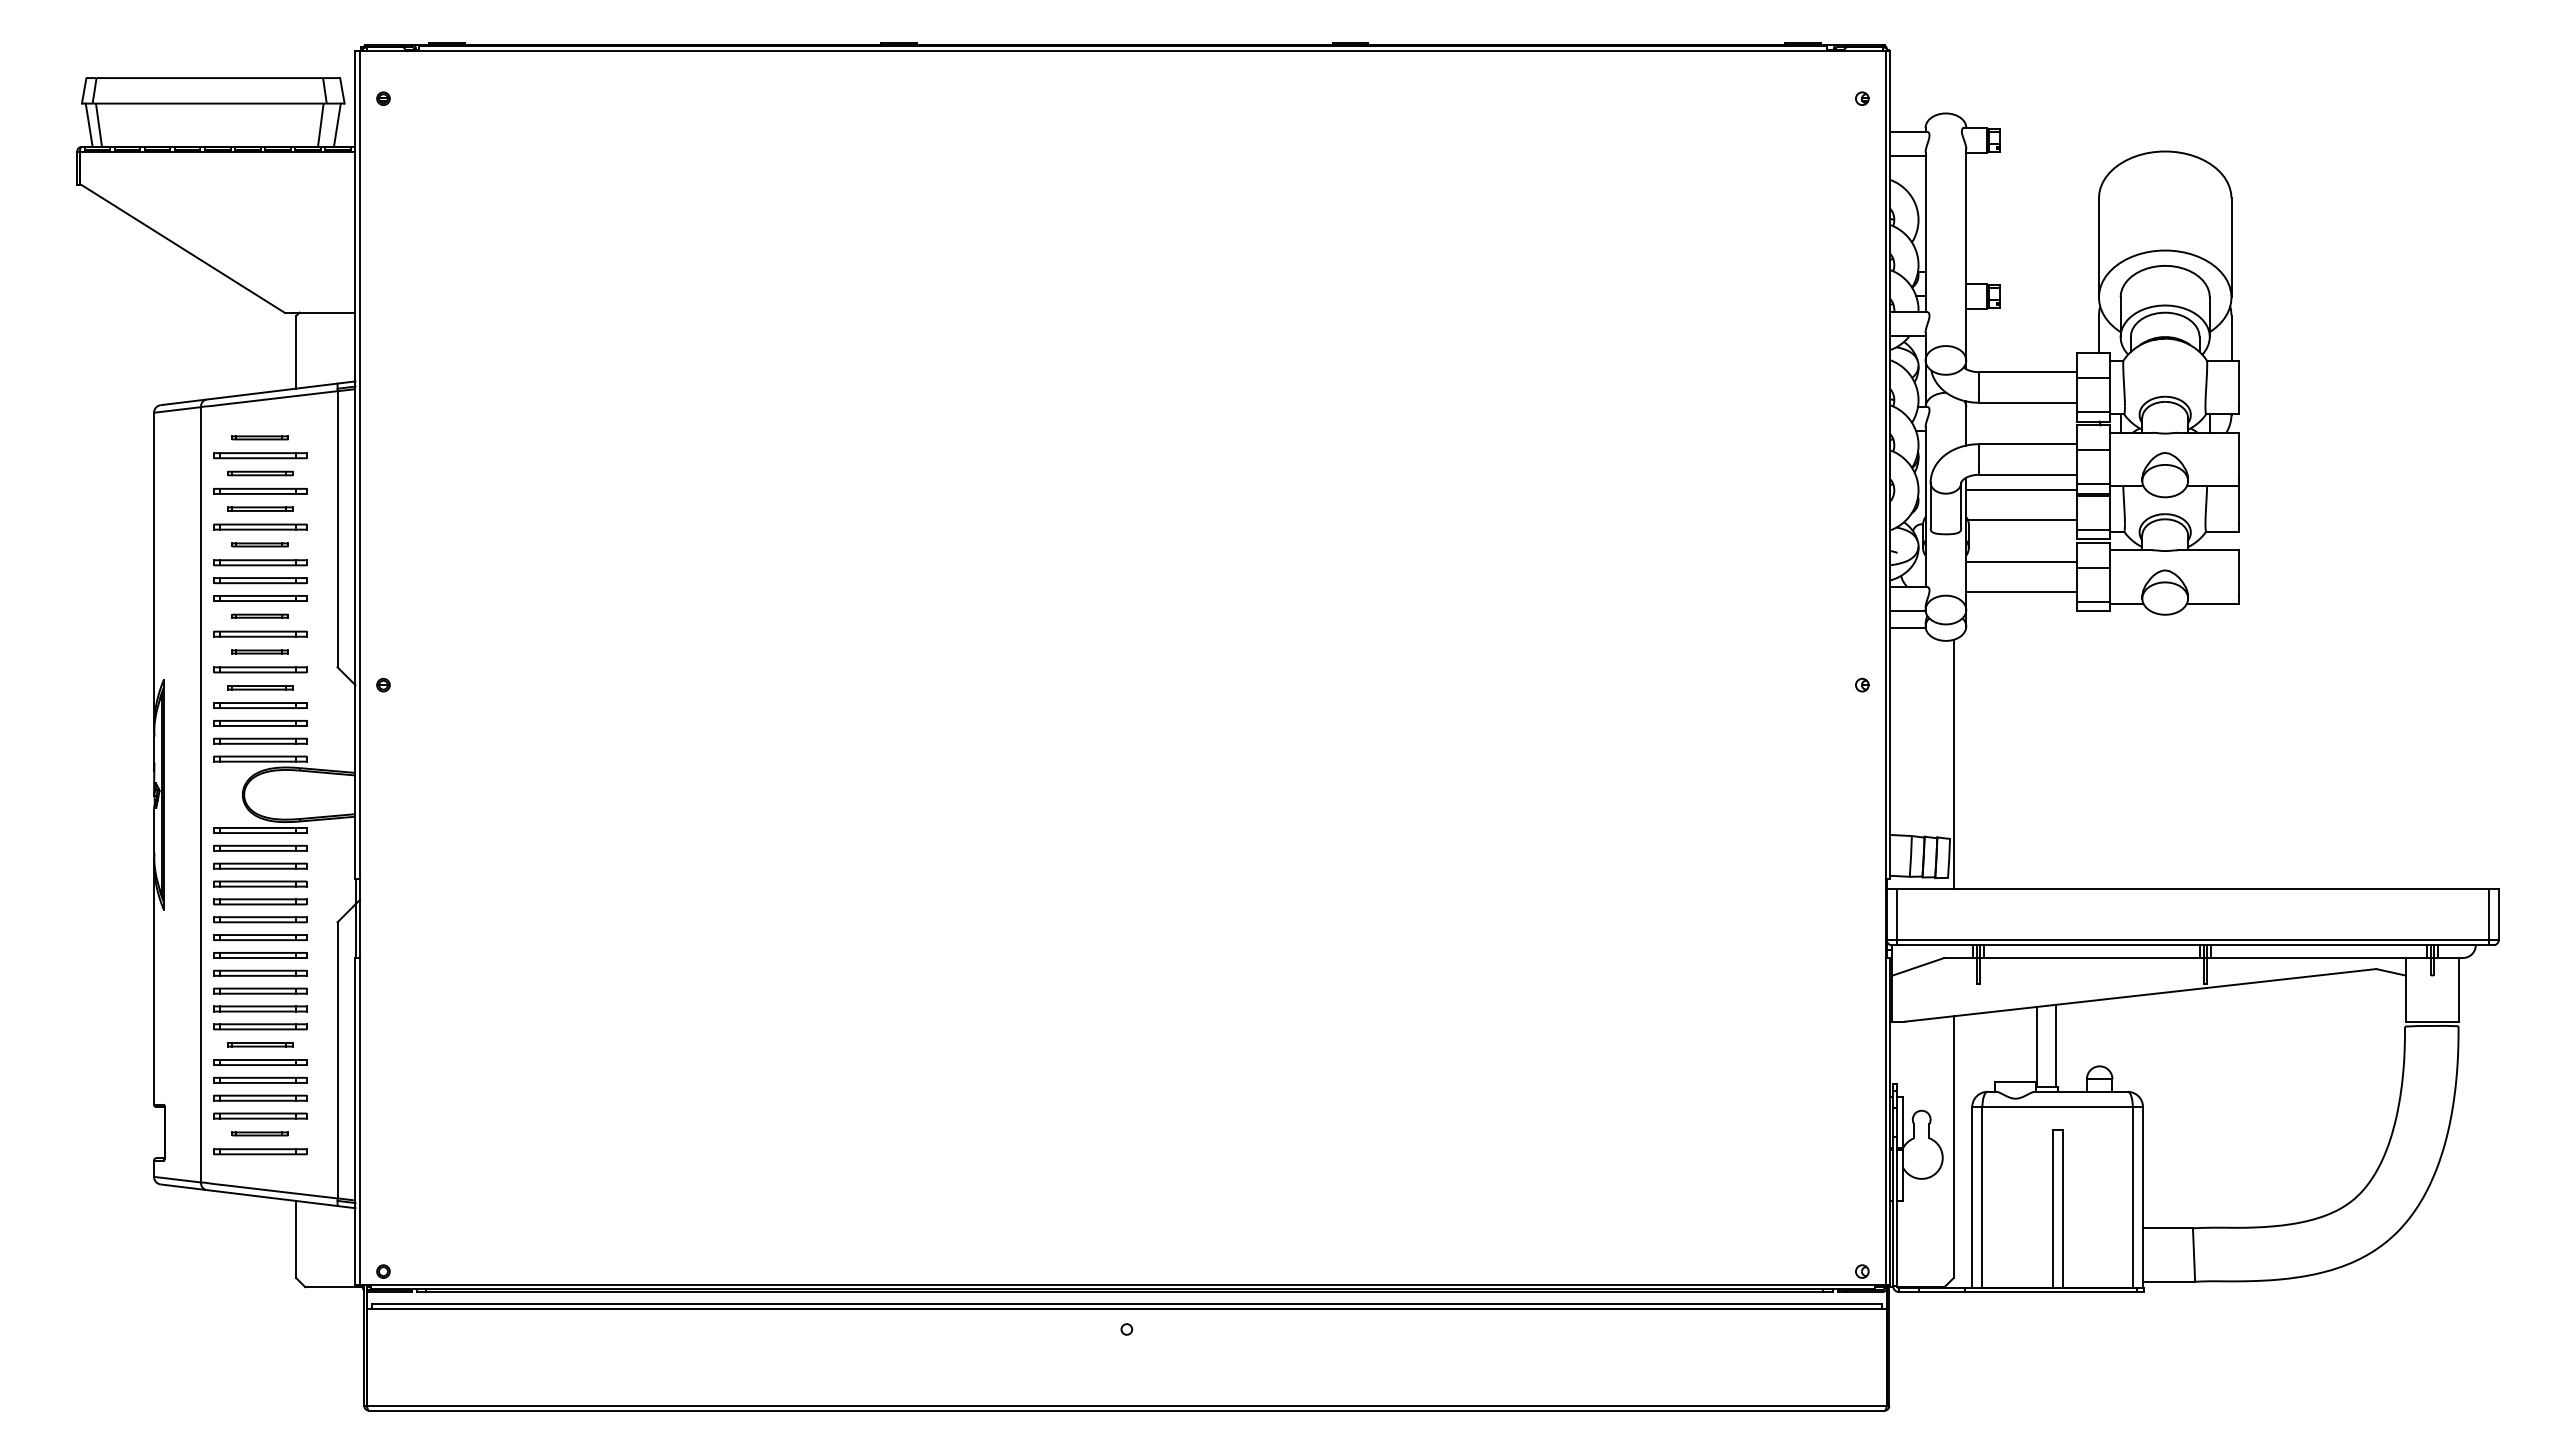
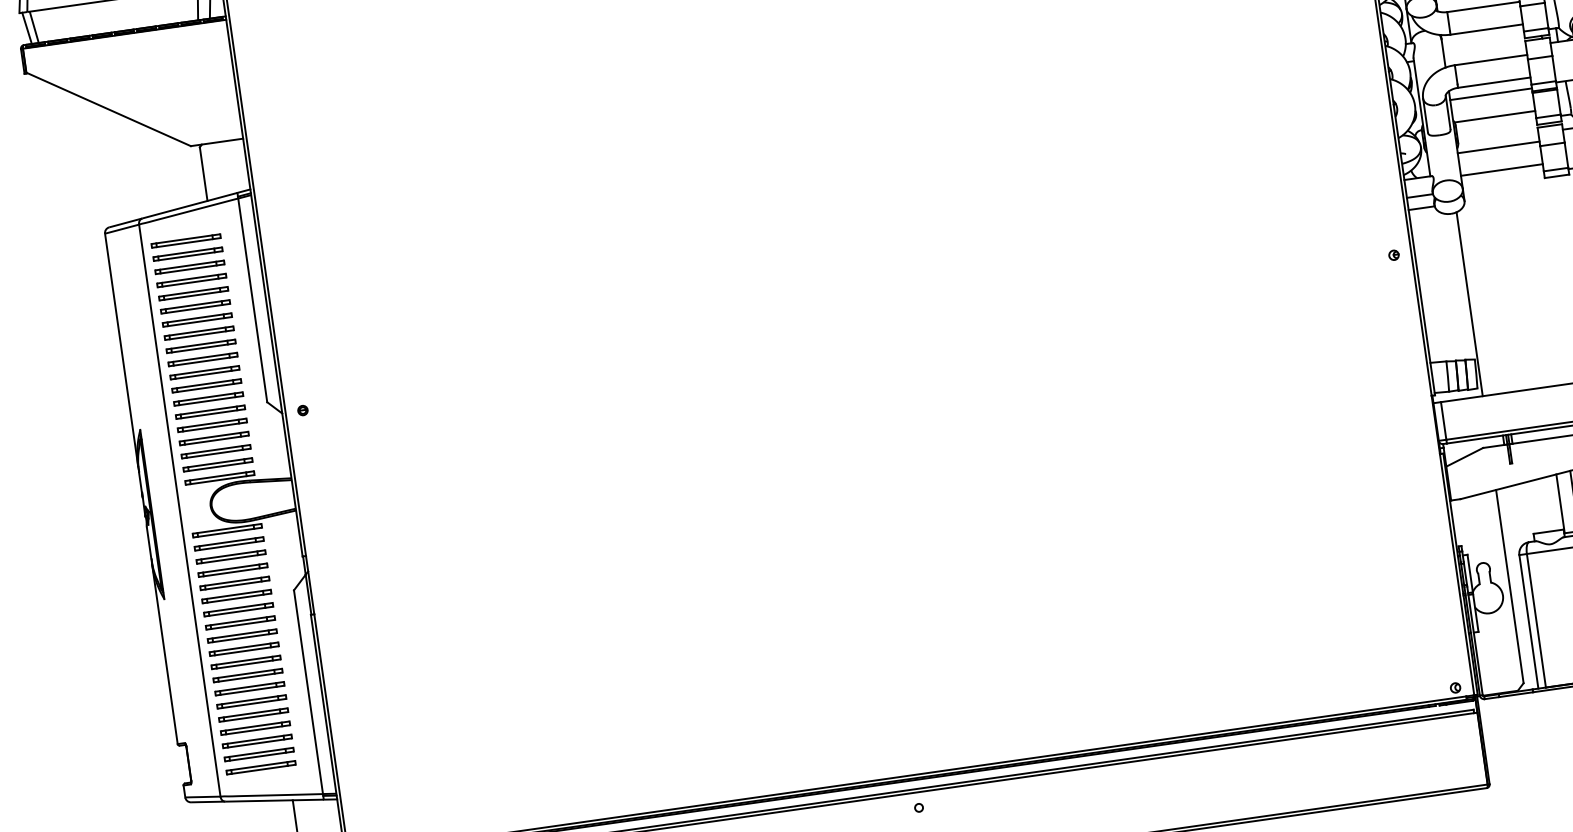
part: (260, 437) -> (186, 240), size x1.67
part: (260, 473) -> (190, 267), size x1.43
part: (260, 508) -> (193, 293), size x1.43
part: (260, 544) -> (197, 319), size x1.67
part: (260, 615) -> (204, 372), size x1.67
part: (260, 651) -> (208, 398), size x1.67
part: (260, 687) -> (212, 425), size x1.43
part: (260, 1044) -> (249, 688), size x1.43
part: (260, 1133) -> (259, 754), size x1.67

